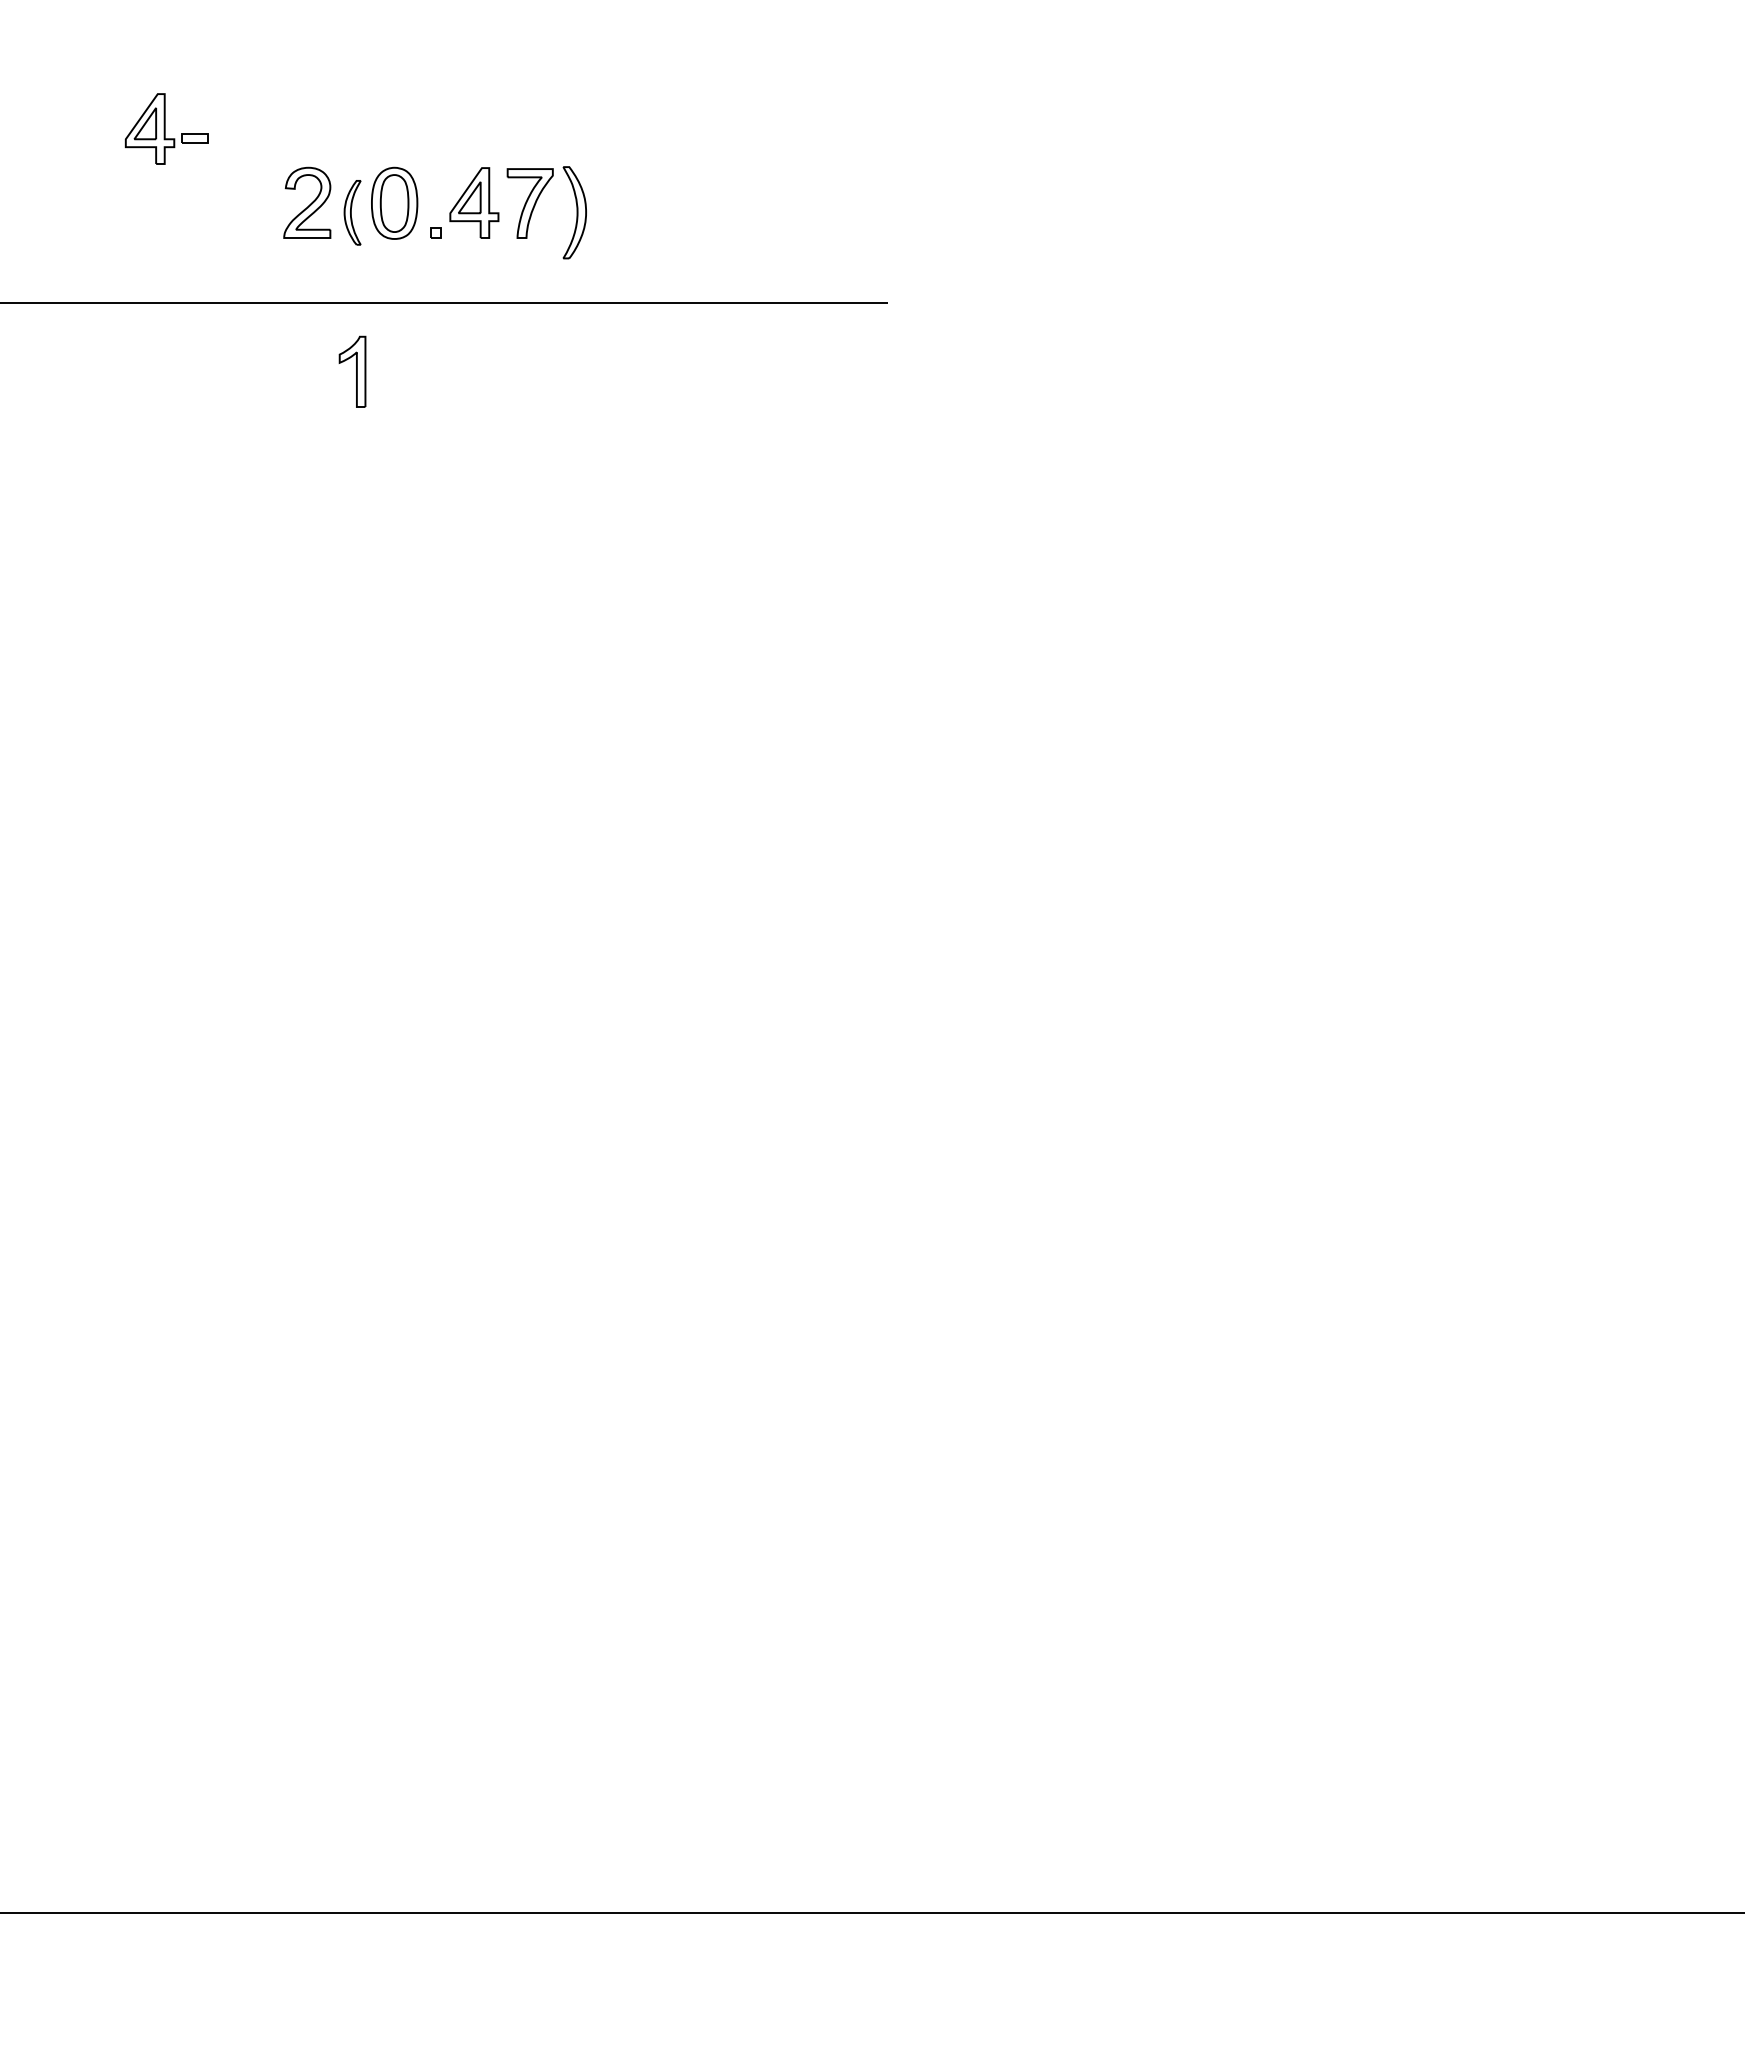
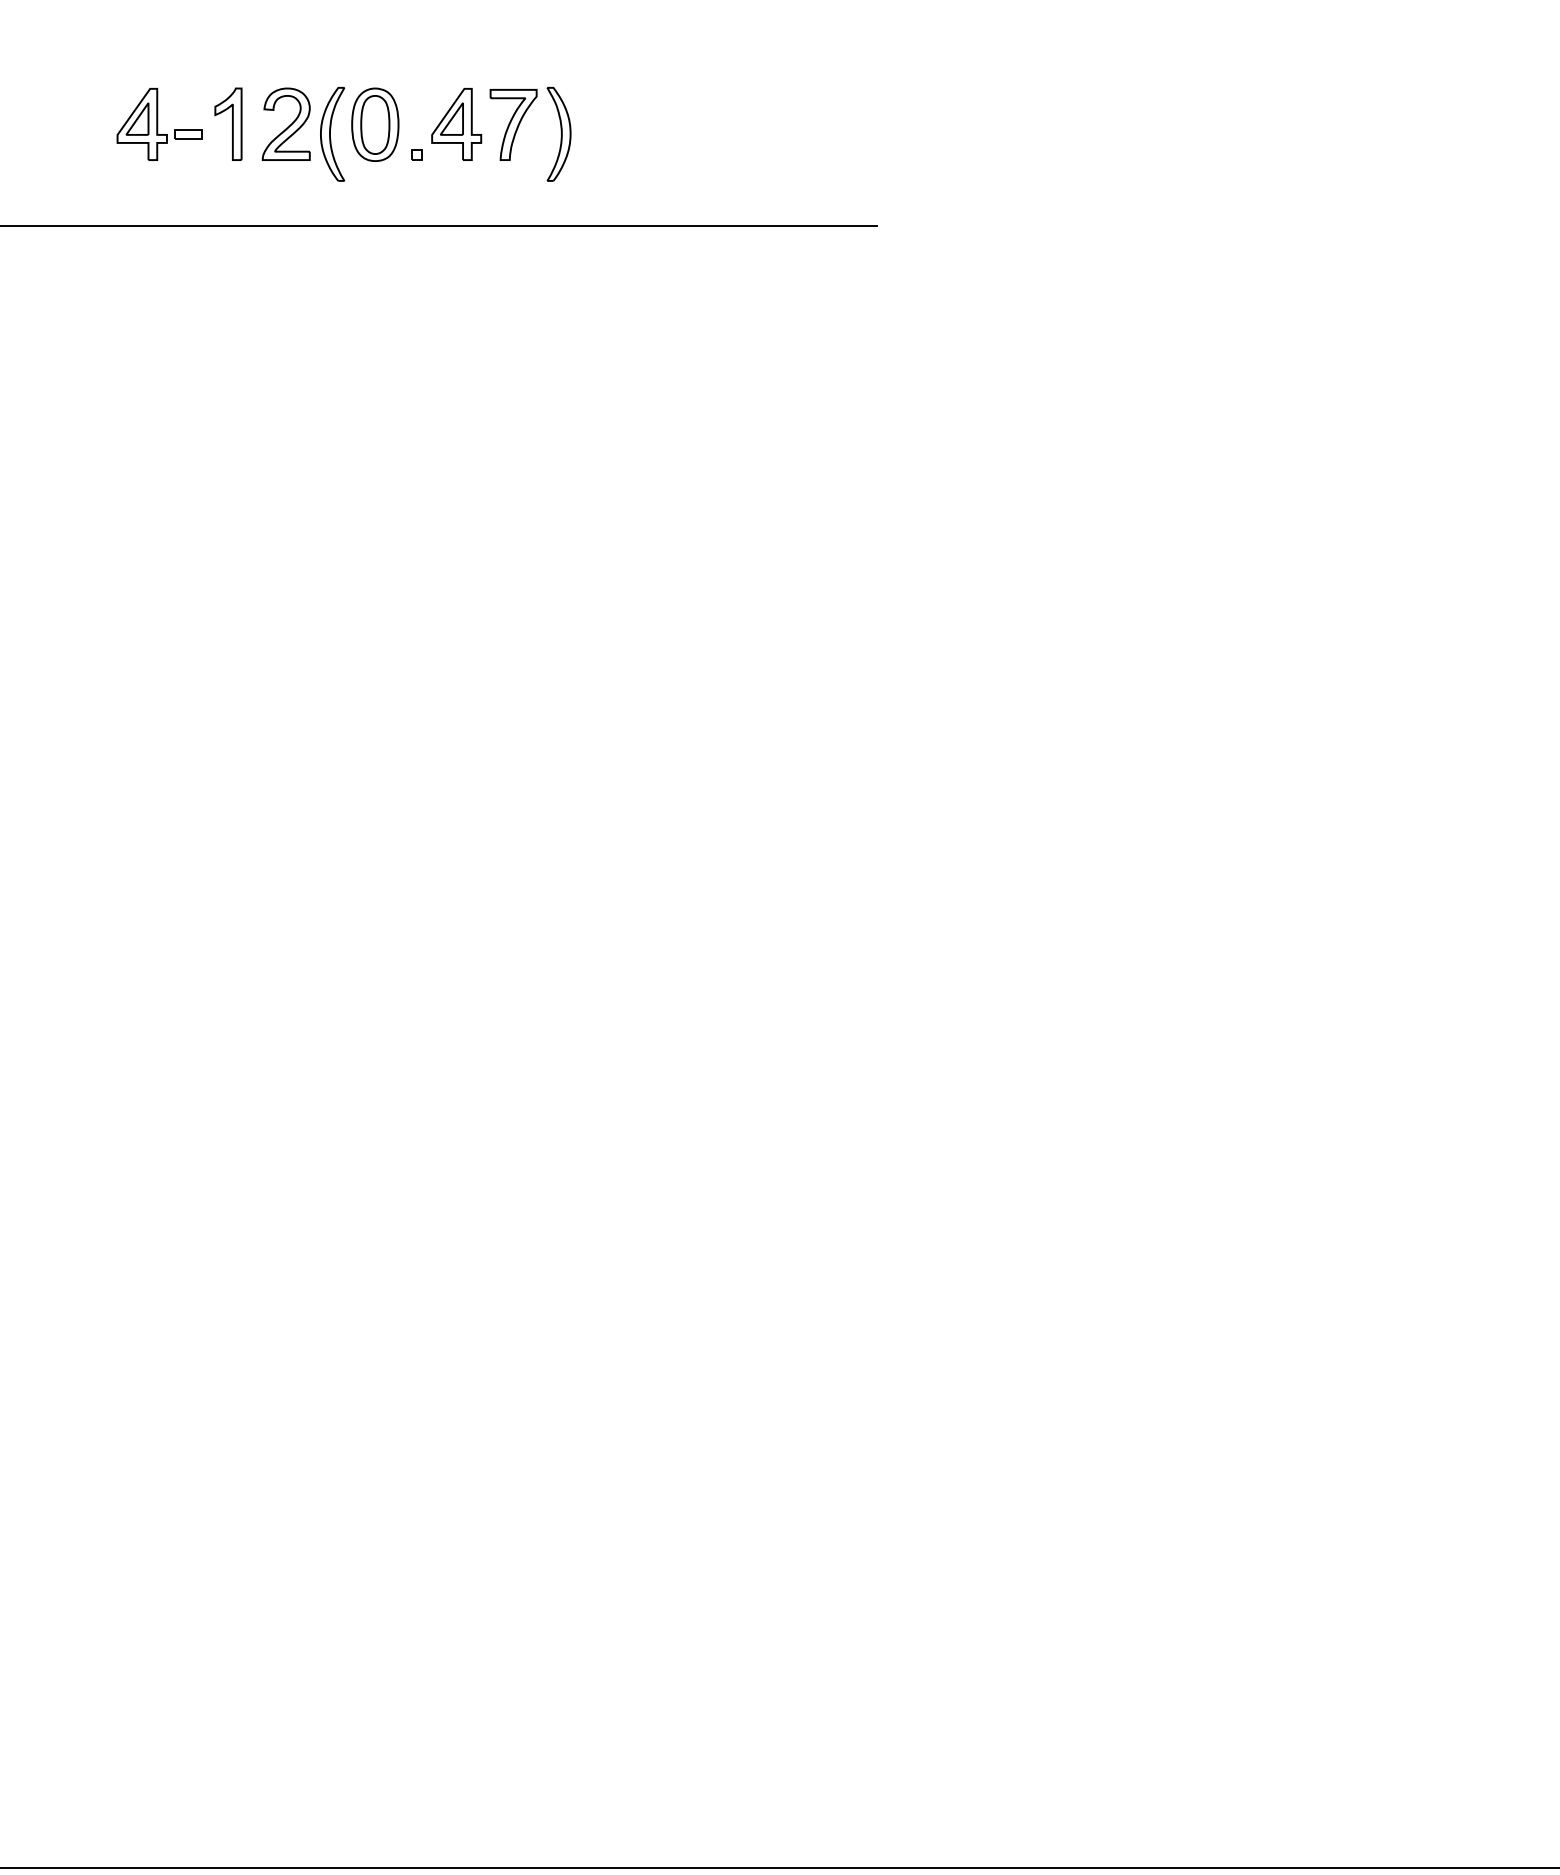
part: (166, 128) -> (159, 123), moved
part: (352, 212) -> (332, 134), size x1.43
part: (352, 371) -> (228, 123), moved

